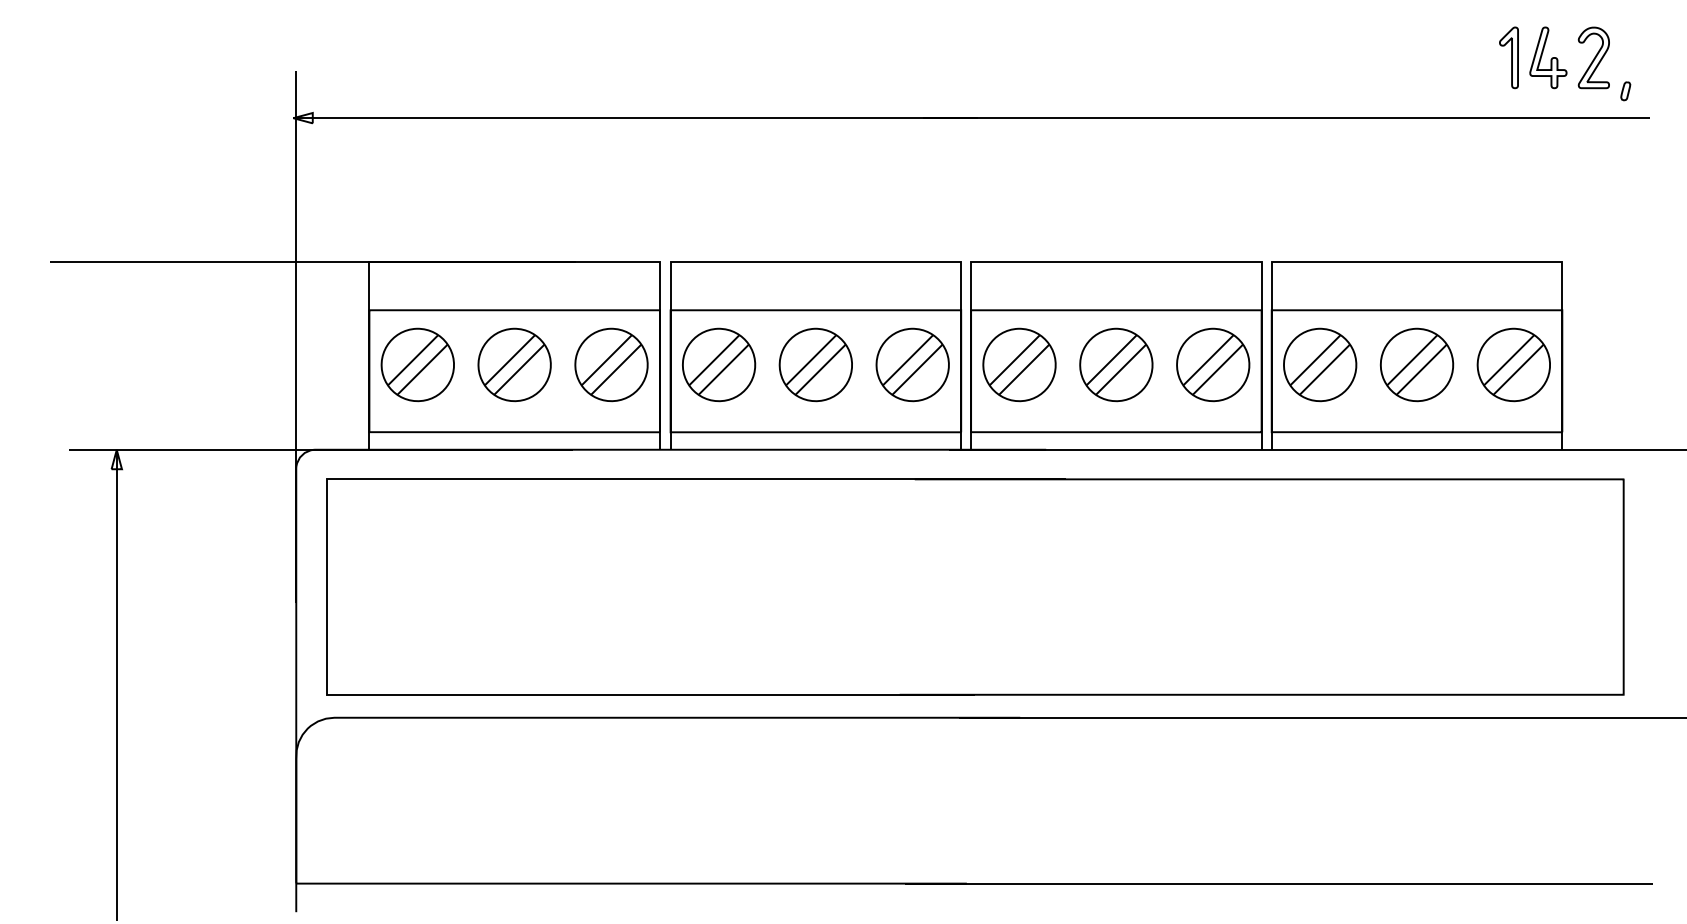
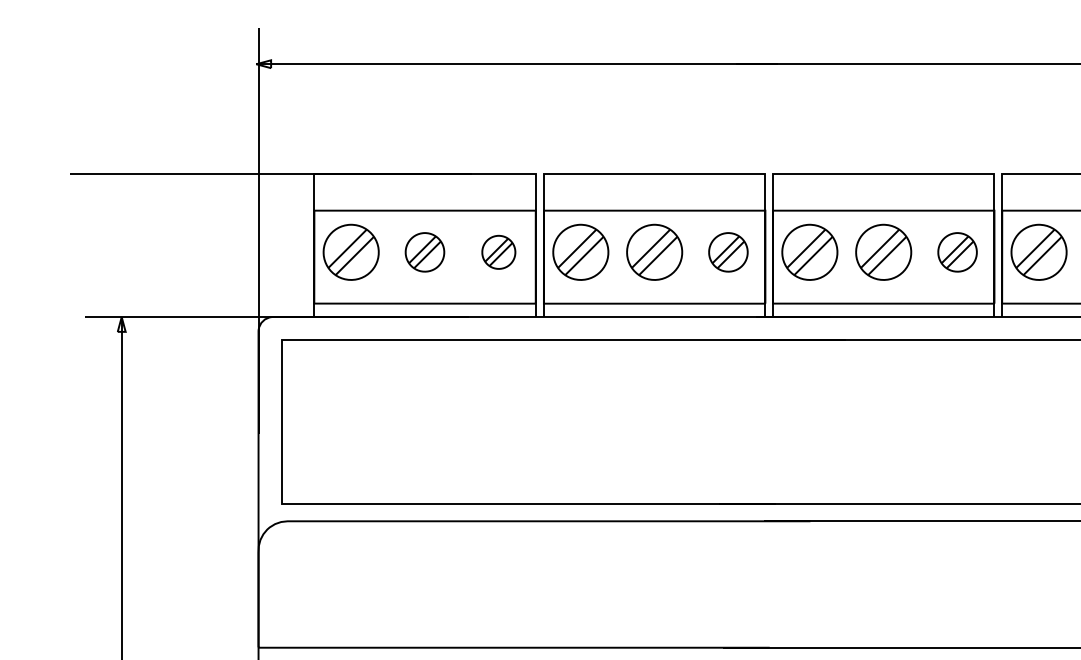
part: (514, 364) -> (424, 252), size x0.7
part: (611, 364) -> (498, 252), size x0.6
part: (912, 364) -> (728, 252), size x0.7
part: (1213, 364) -> (957, 252), size x0.7

